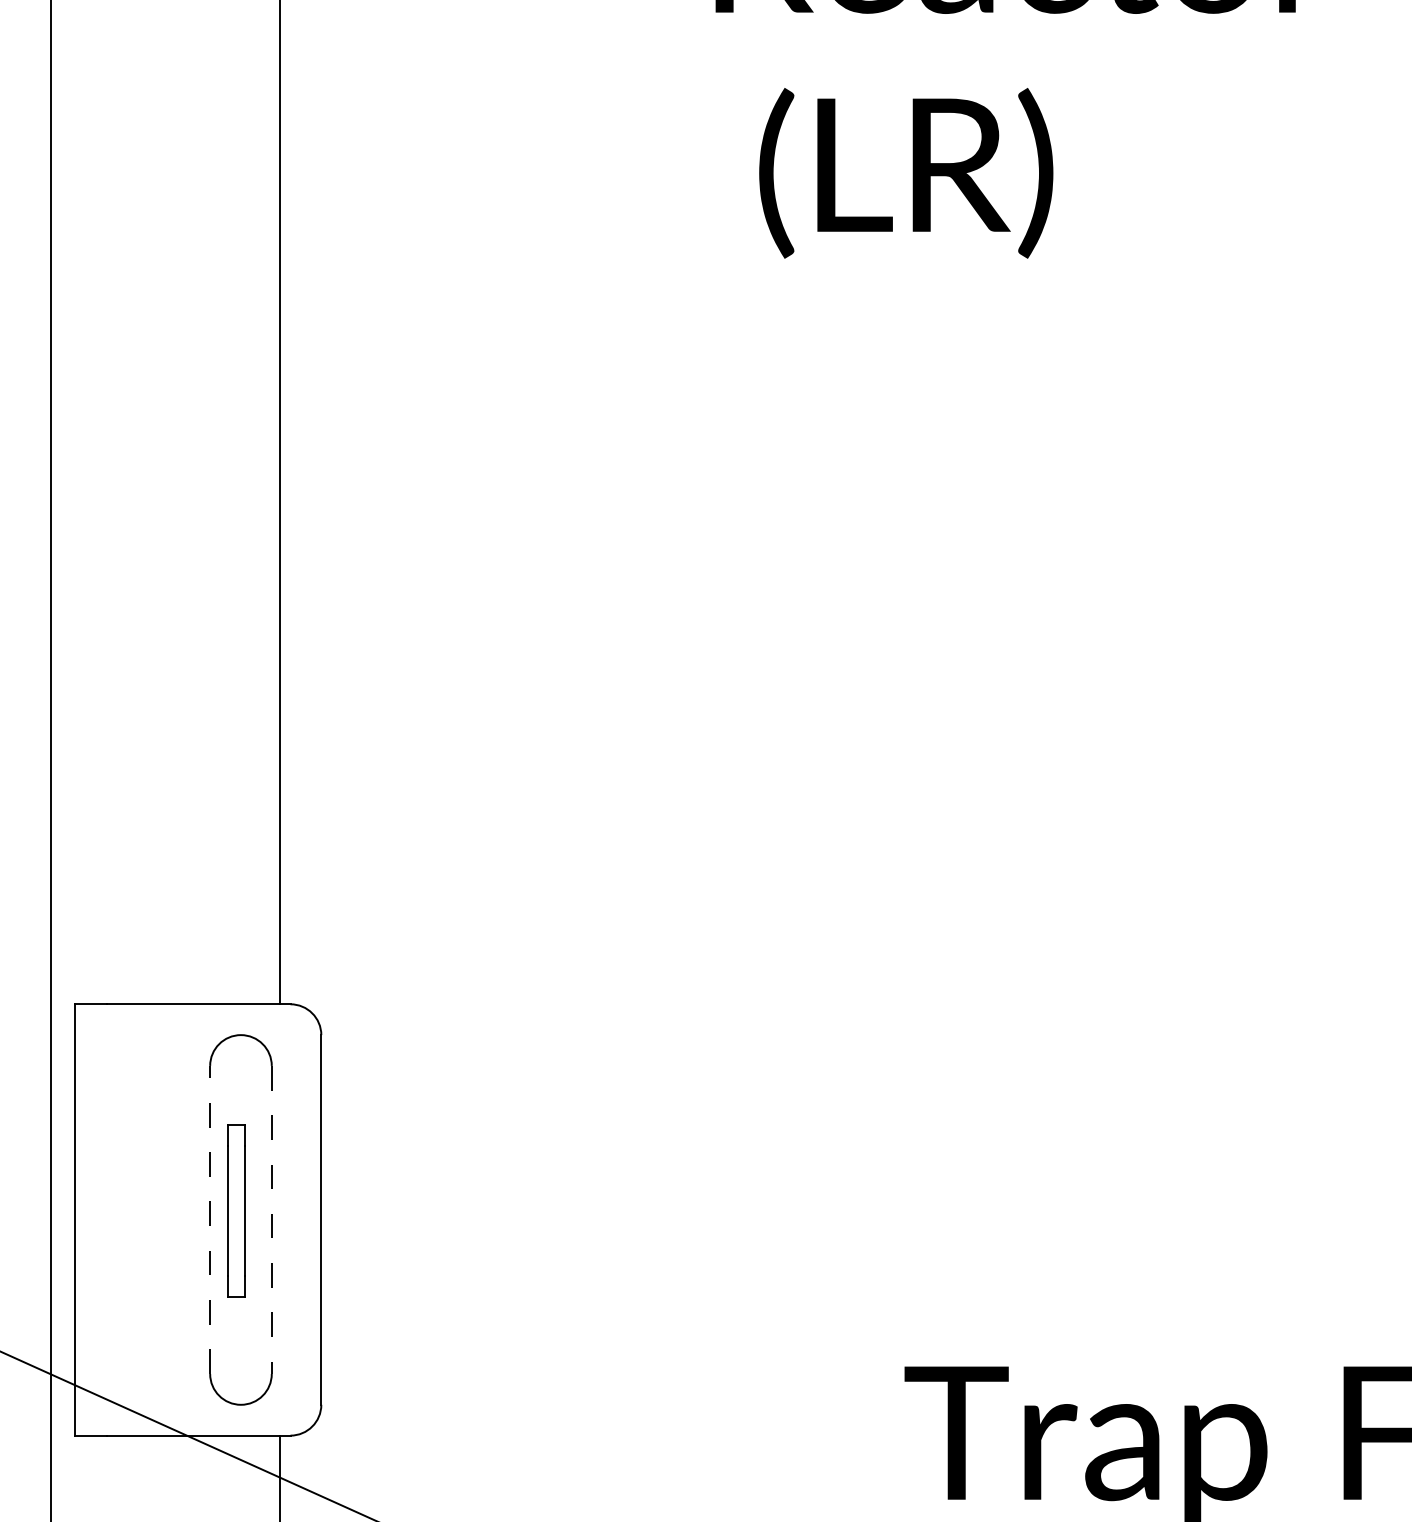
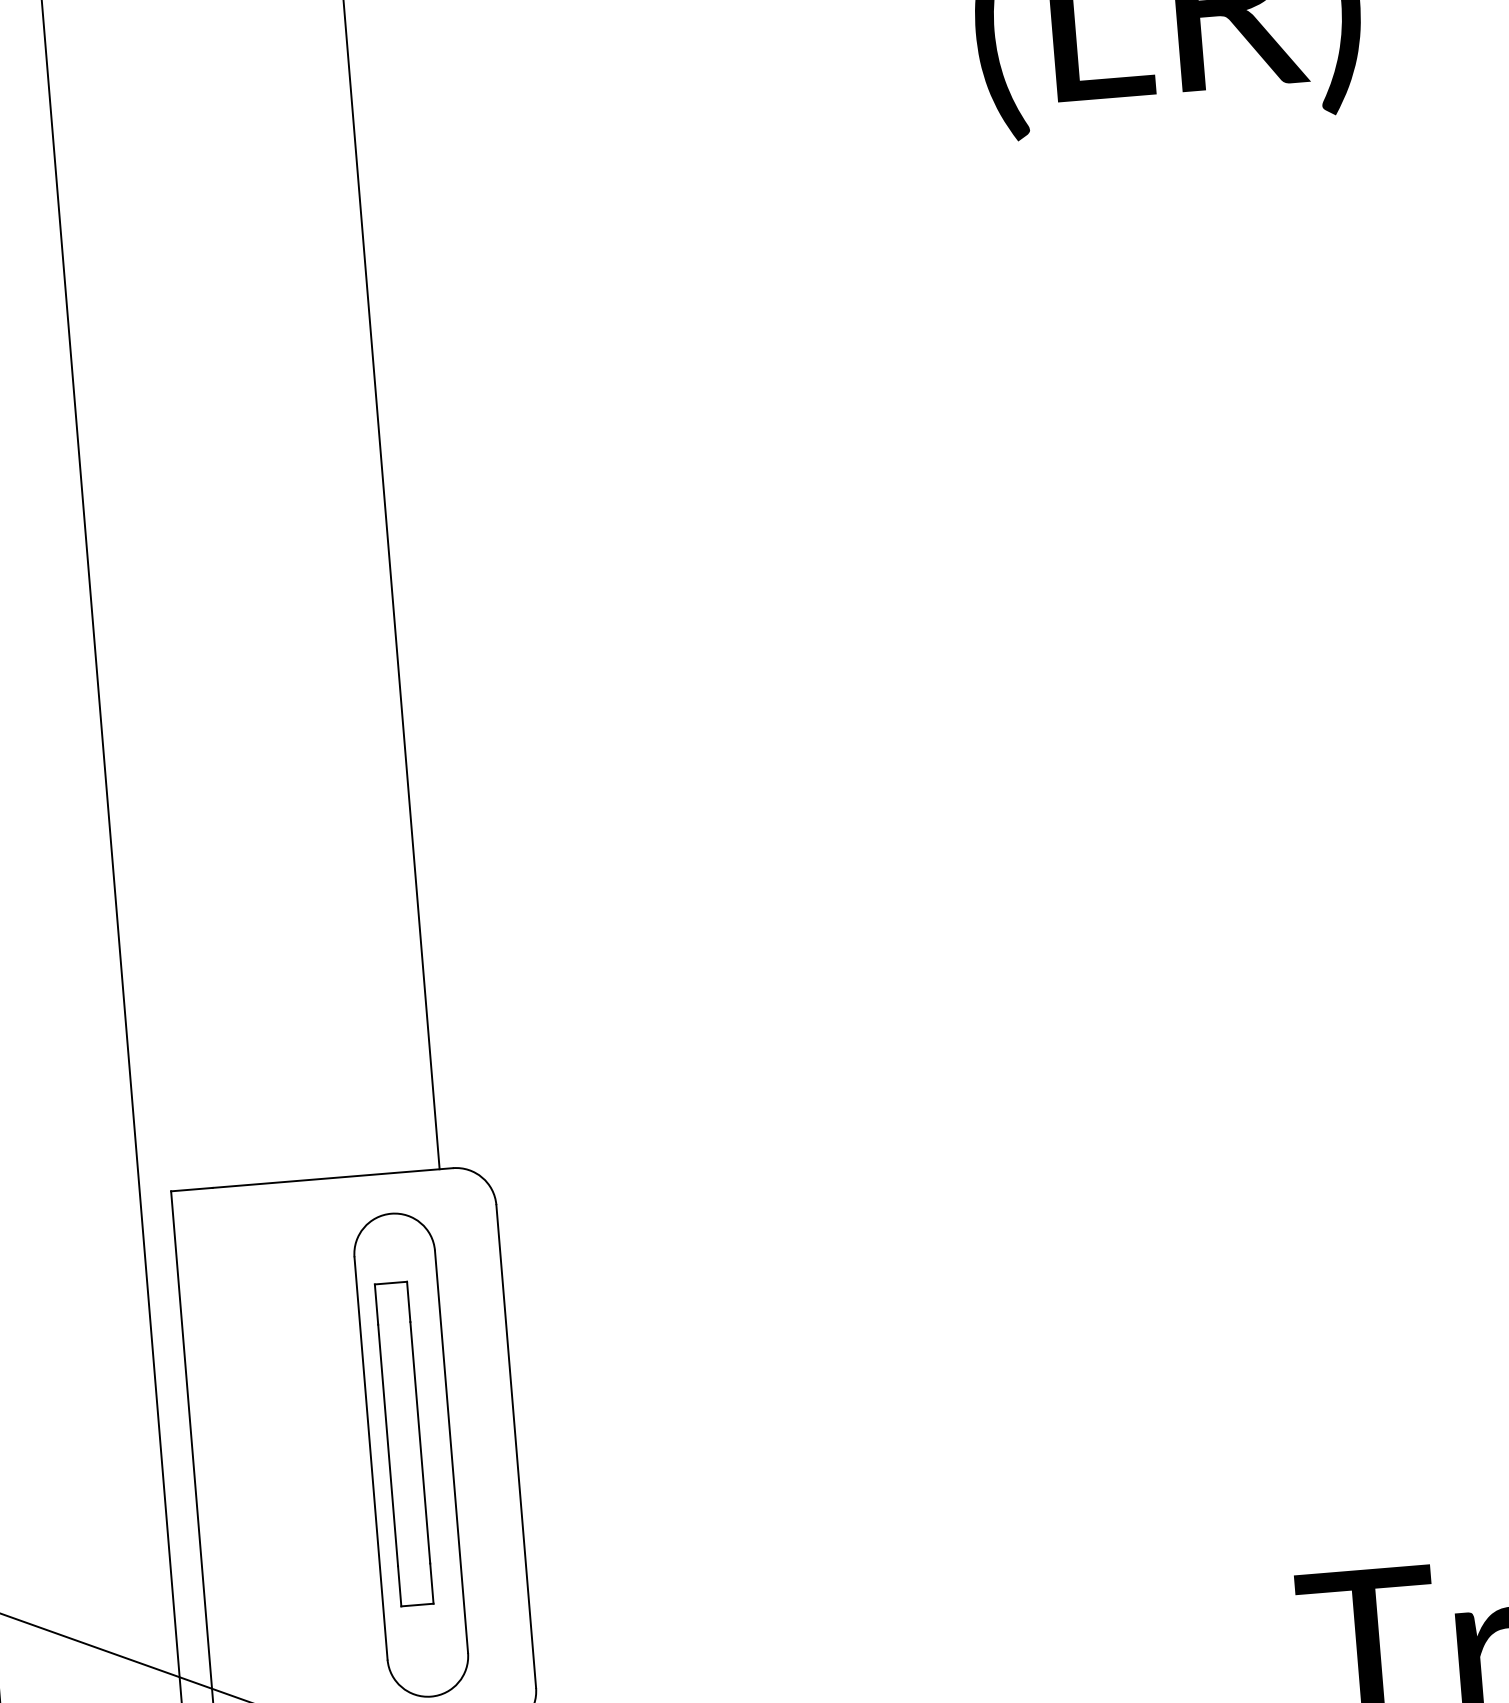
part: (236, 1210) -> (404, 1443), size x1.43
line: (210, 1219) -> (371, 1457), dashed -> solid
line: (271, 1220) -> (451, 1452), dashed -> solid

